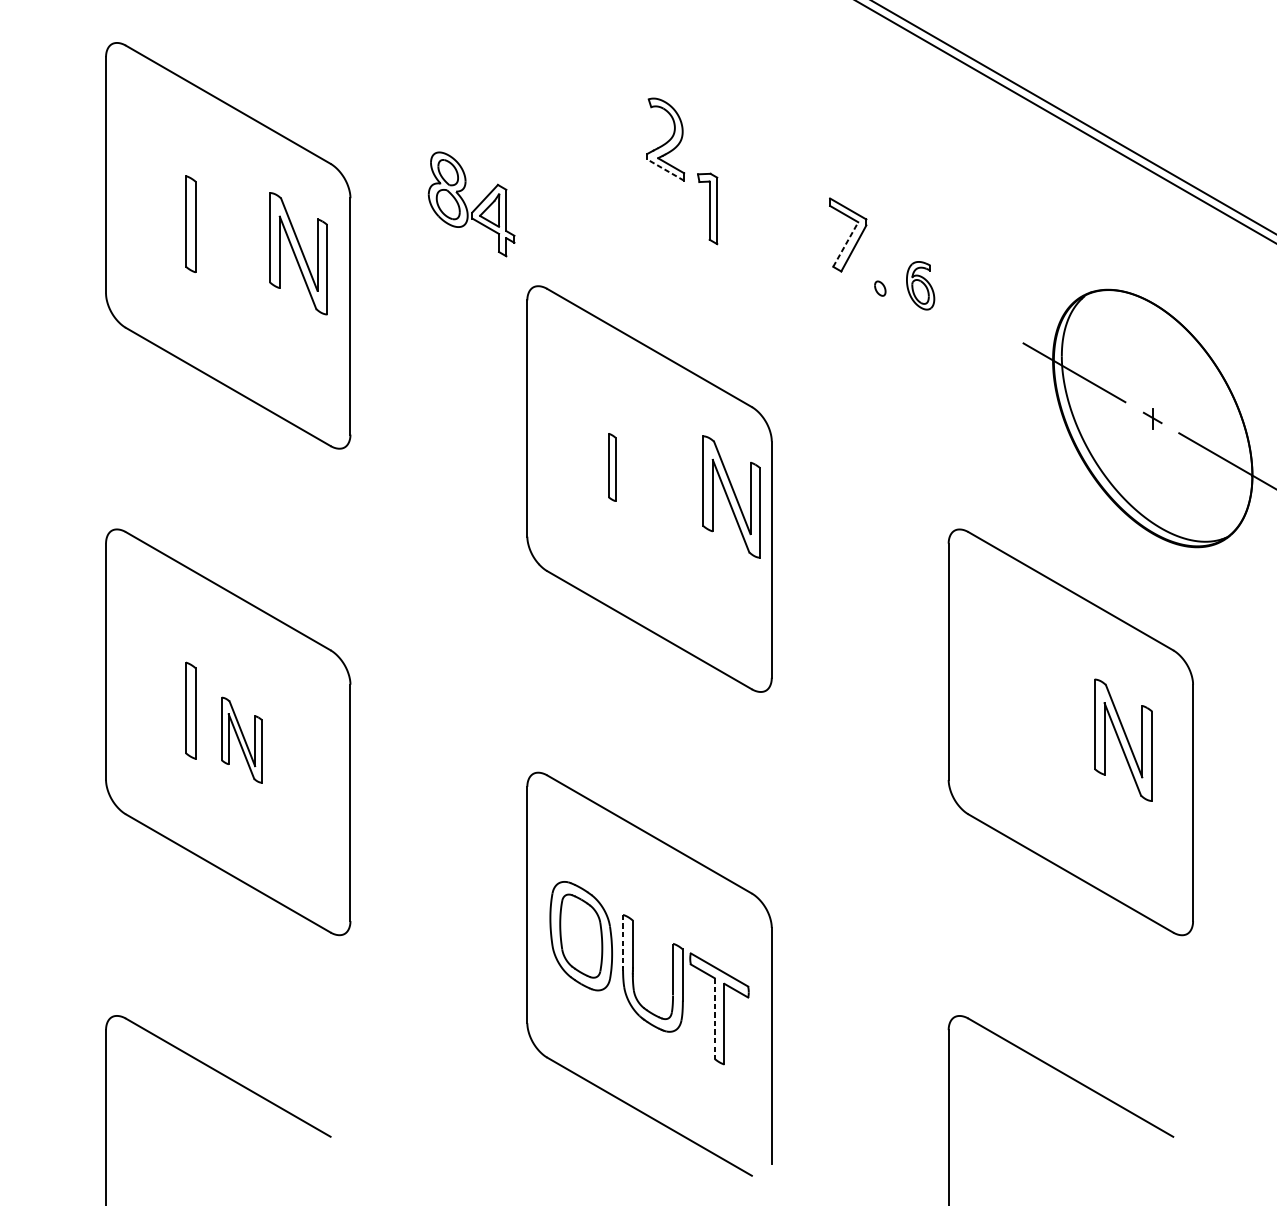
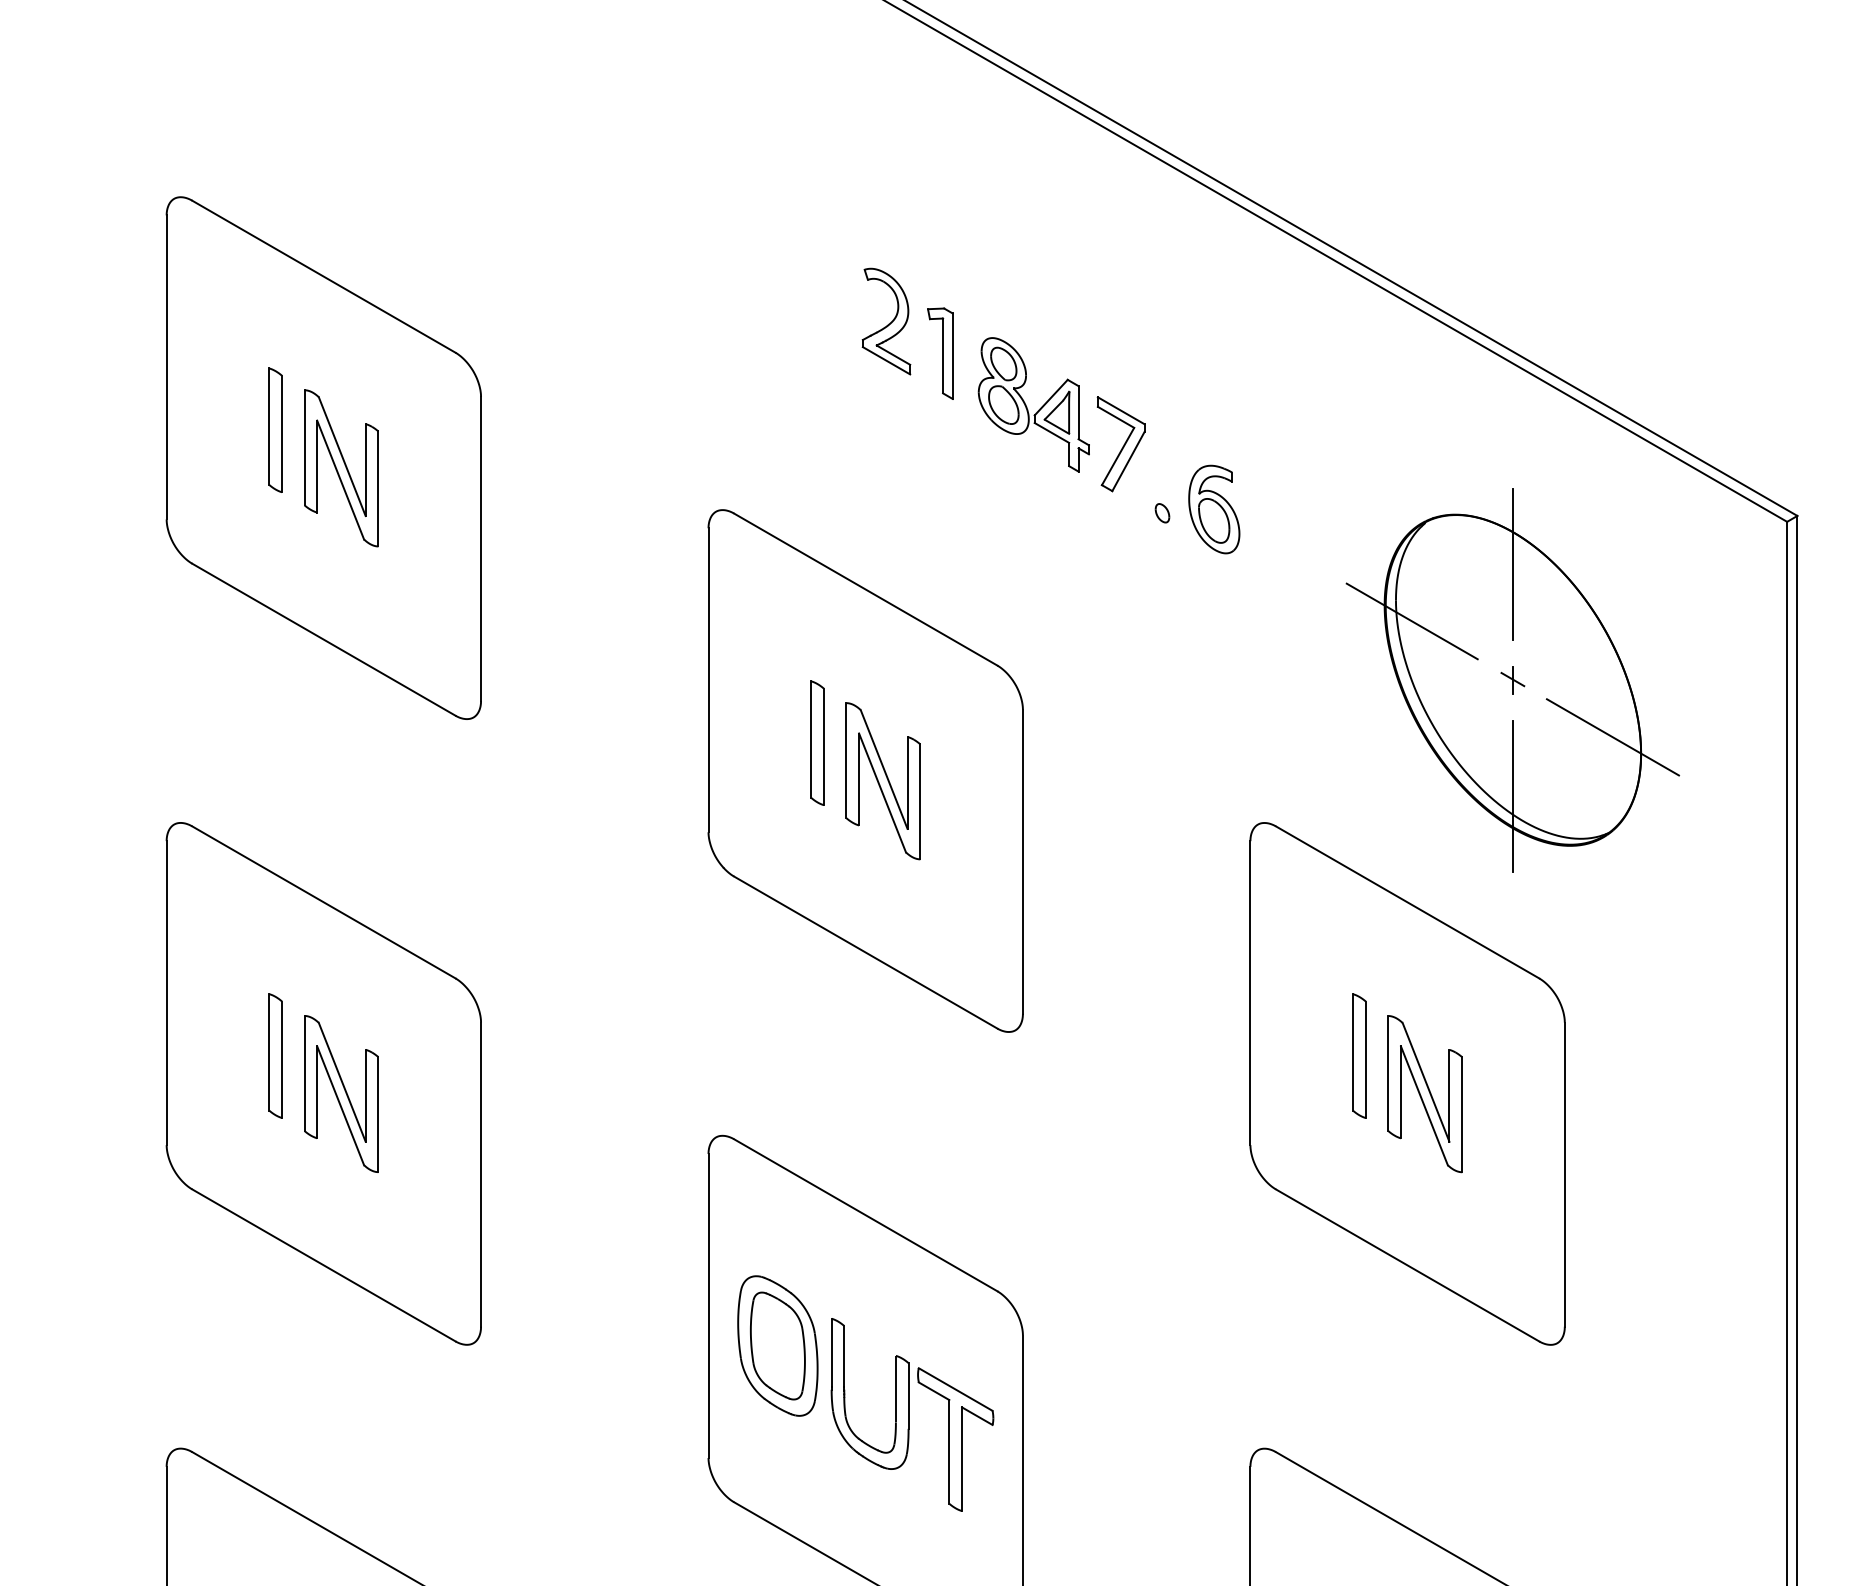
line: (665, 169) -> (886, 360), dashed -> solid
part: (466, 206) -> (1027, 407), moved
part: (707, 208) -> (940, 353), moved
line: (846, 244) -> (1118, 456), dashed -> solid
part: (298, 253) -> (341, 468), moved
part: (920, 285) -> (1214, 509), size x1.43
line: (1153, 327) -> (1513, 563), added
part: (612, 466) -> (817, 742), size x1.43
part: (731, 497) -> (882, 781), moved
line: (1153, 508) -> (1513, 796), added
part: (1033, 710) -> (1359, 1055), added
part: (241, 739) -> (341, 1093), size x1.43
part: (1122, 740) -> (1424, 1094), moved
line: (622, 941) -> (831, 1353), dashed -> solid
line: (714, 1018) -> (949, 1451), dashed -> solid

